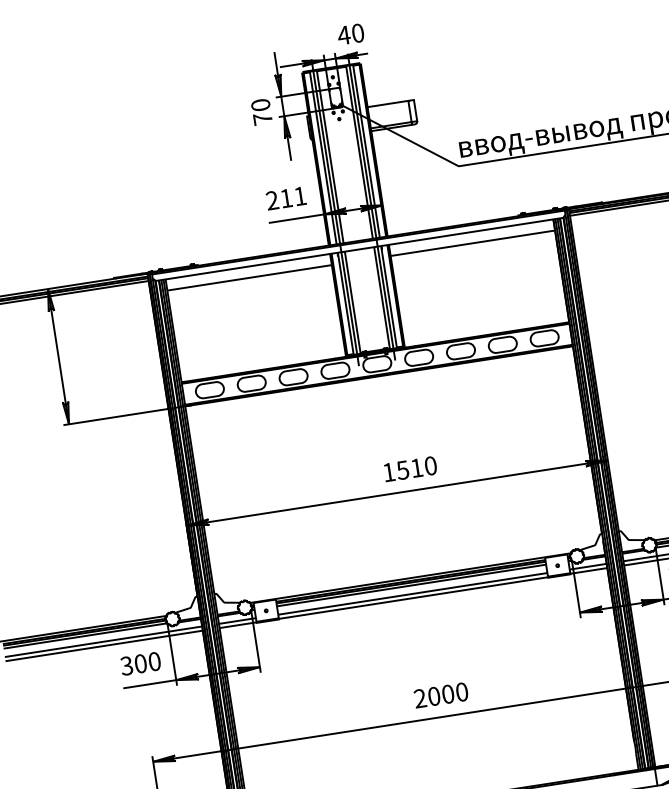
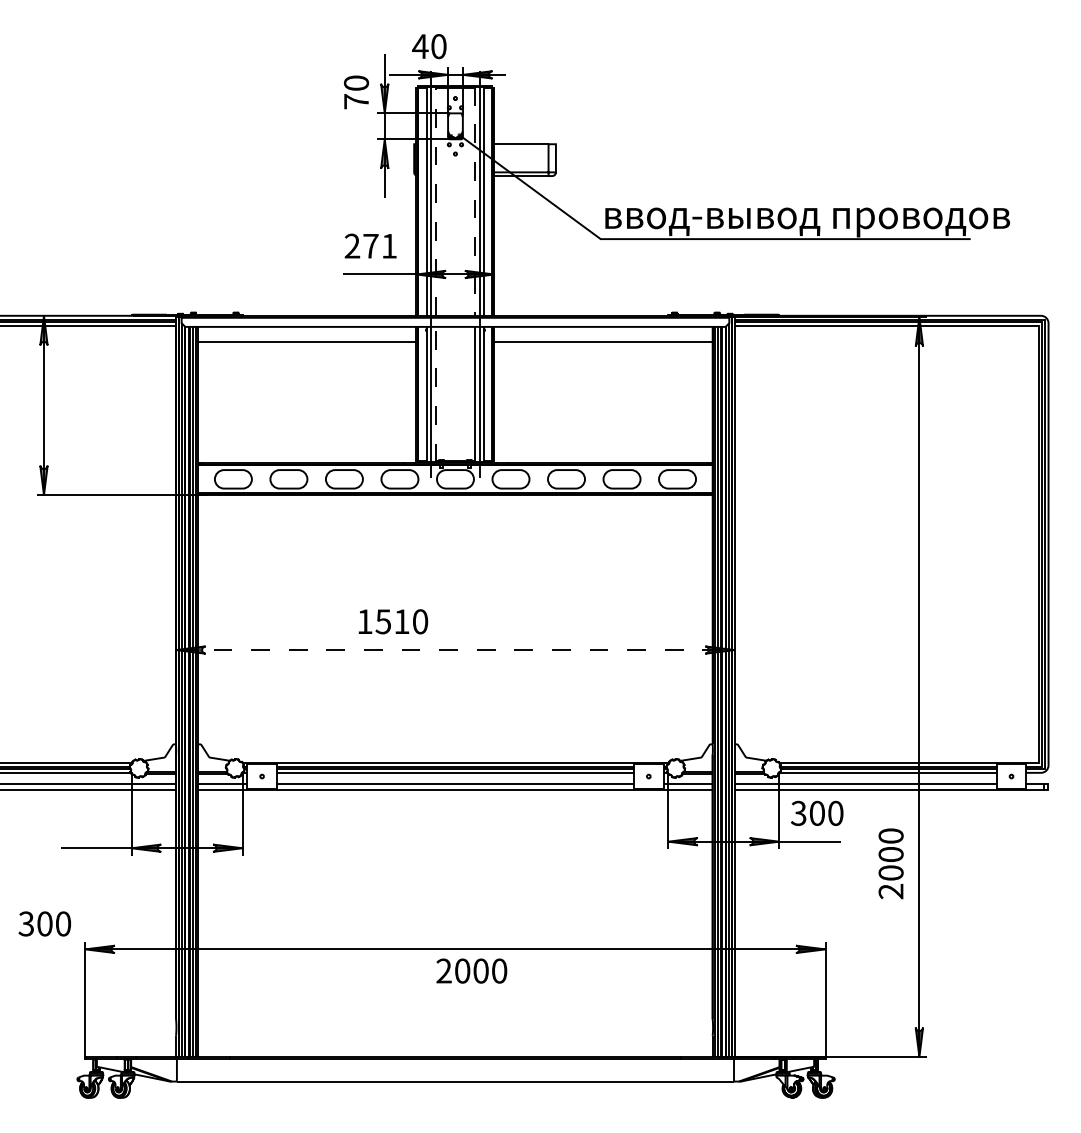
text: (350, 34) -> (429, 46), moved
text: (261, 112) -> (356, 92), moved
line: (359, 152) -> (474, 201), solid -> dashed
line: (330, 157) -> (436, 201), solid -> dashed
text: (286, 198) -> (370, 246), 211 -> 271
line: (353, 302) -> (436, 394), solid -> dashed
text: (410, 468) -> (393, 621), moved
line: (397, 493) -> (455, 650), solid -> dashed
text: (140, 663) -> (44, 923), moved
text: (440, 694) -> (471, 970), moved

